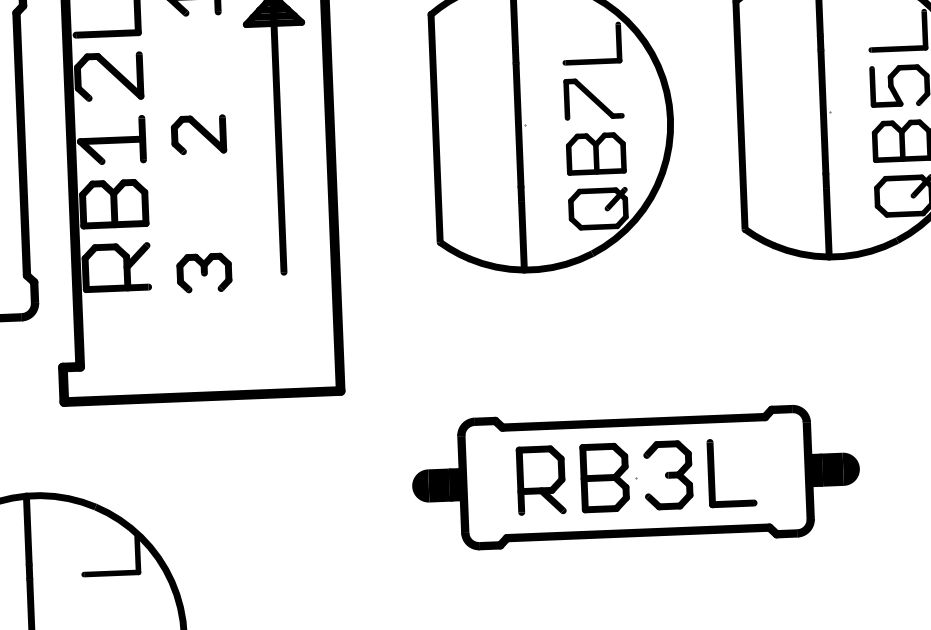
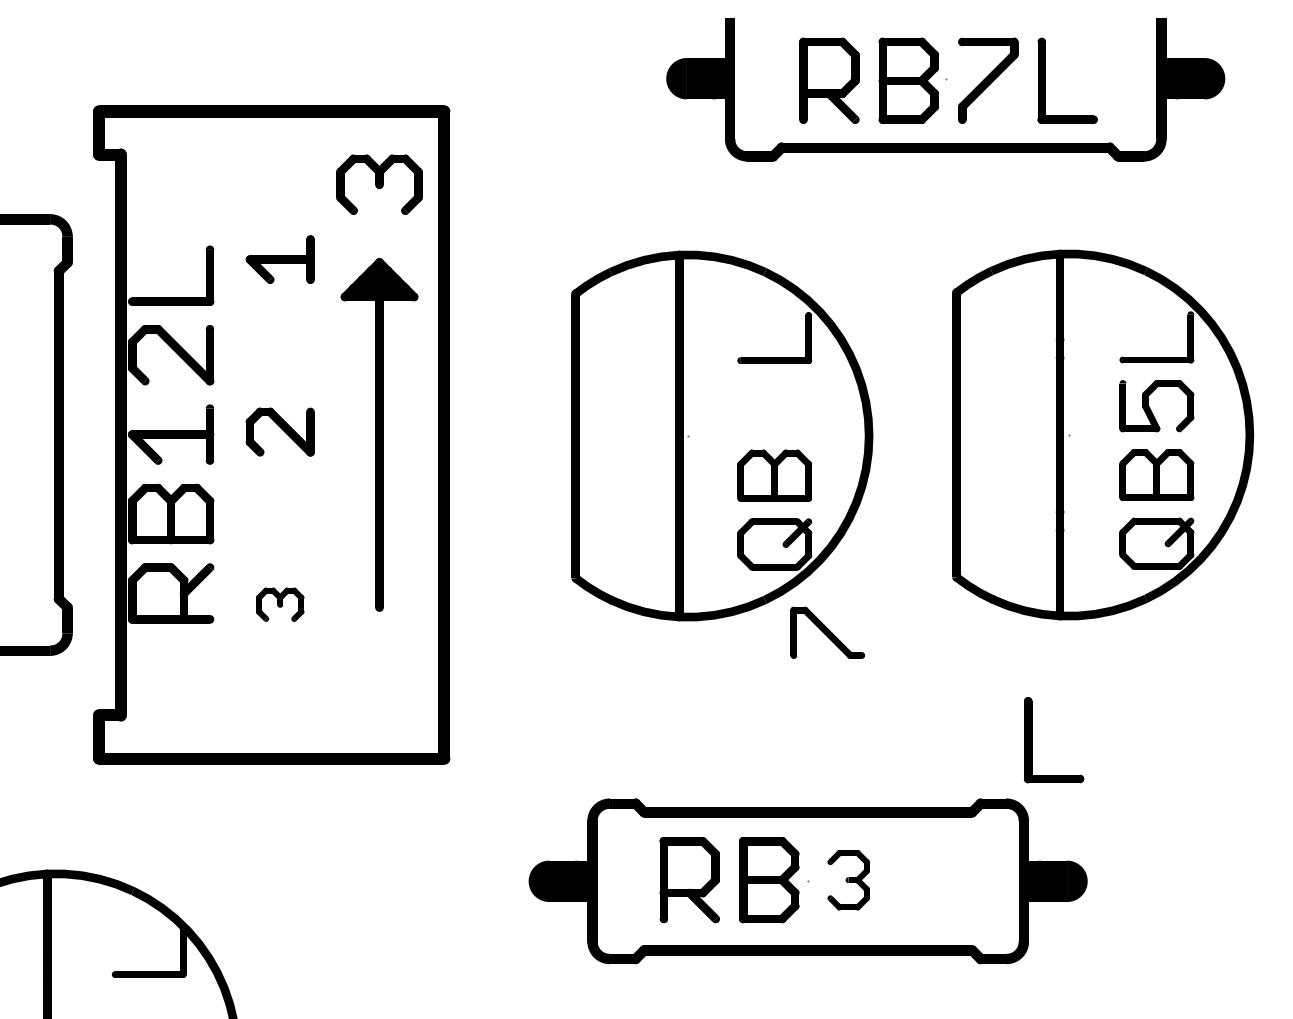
part: (593, 98) -> (827, 632), moved
part: (203, 272) -> (279, 604), size x0.7
part: (714, 473) -> (1032, 740), moved
part: (668, 475) -> (848, 880), size x0.7

